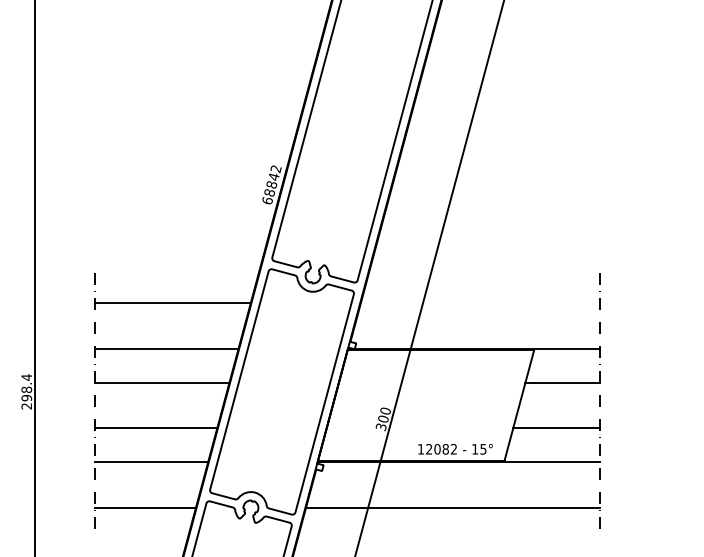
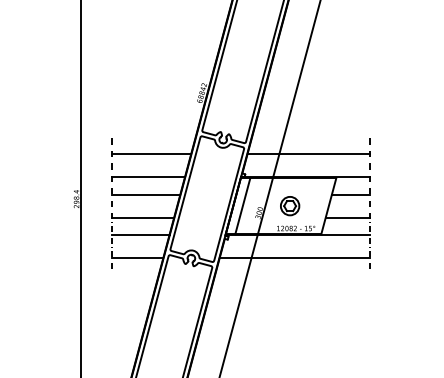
line: (479, 302) -> (308, 153), added
line: (350, 404) -> (242, 205), added
part: (444, 406) -> (290, 206), added

